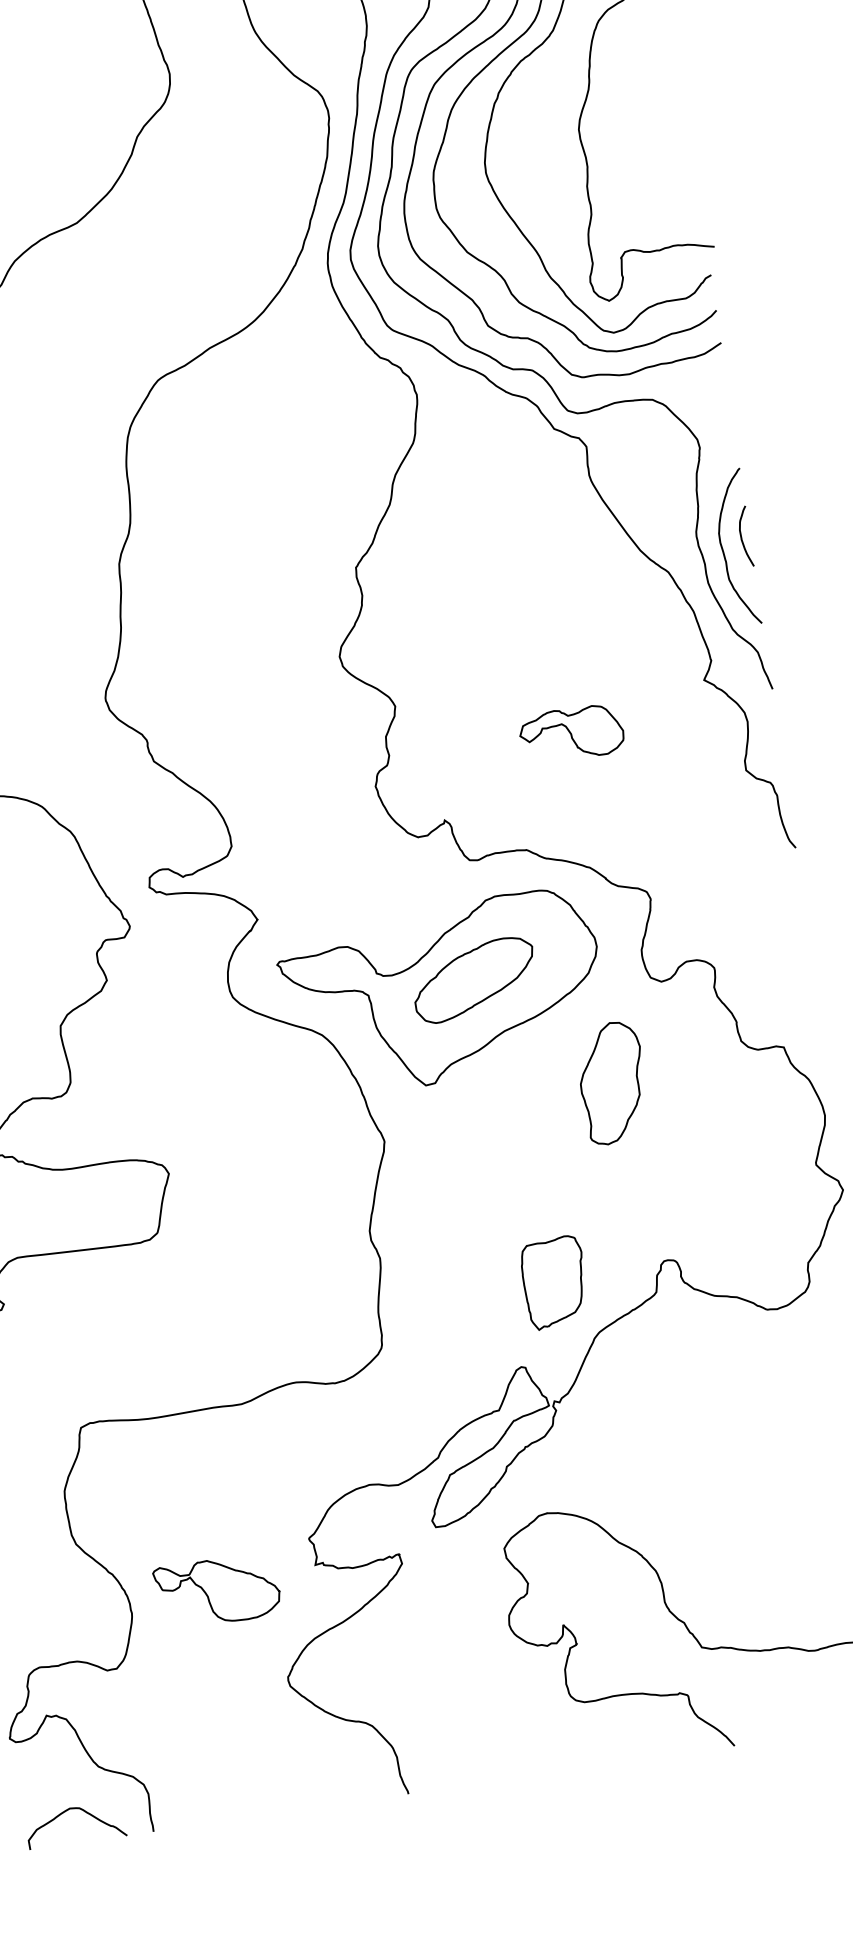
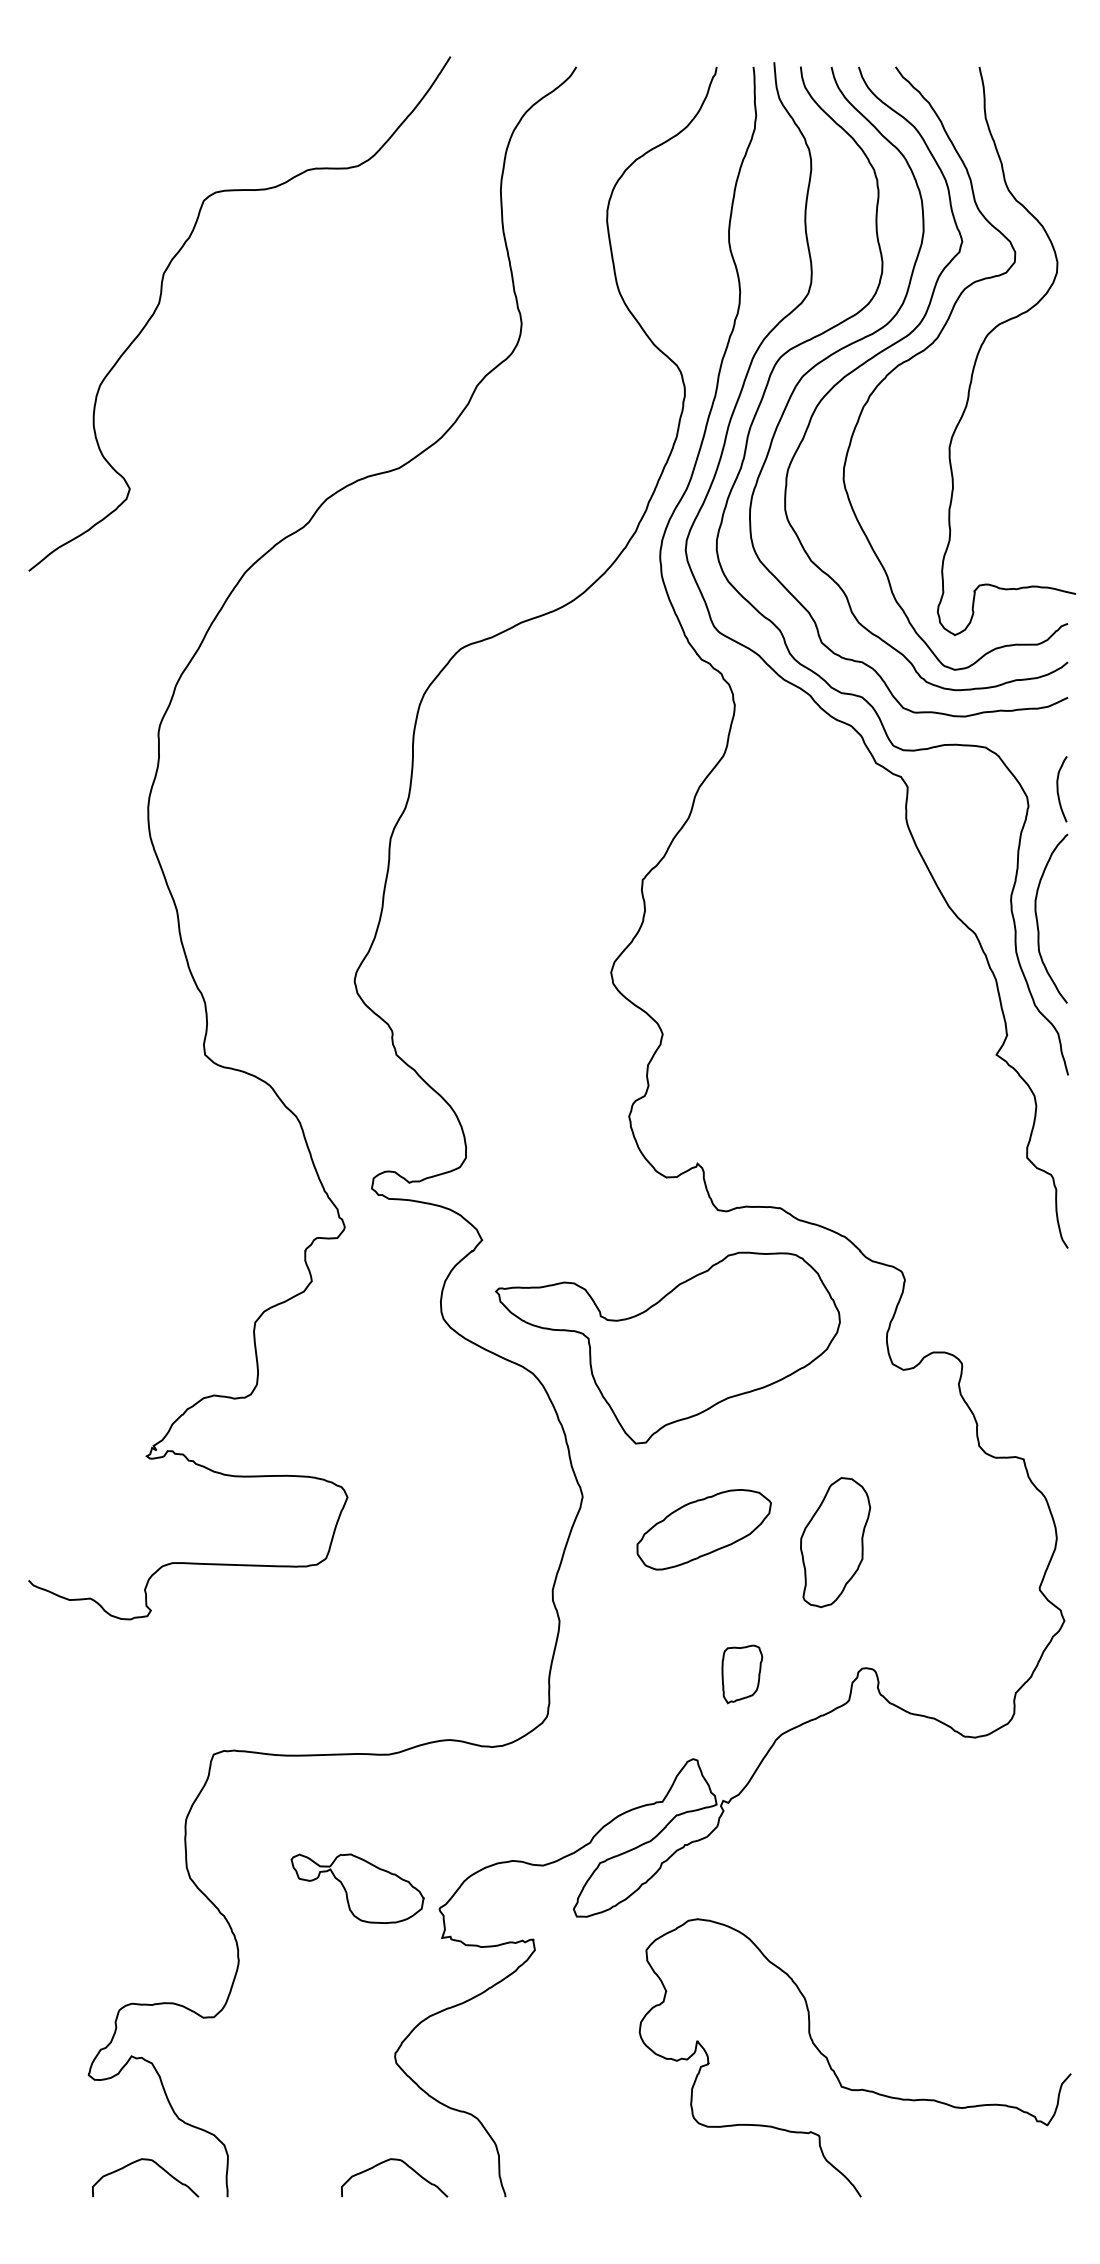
curve: (742, 537) -> (1058, 789), moved
part: (571, 734) -> (846, 1091), removed
part: (473, 979) -> (703, 1529), moved
part: (612, 1083) -> (835, 1542), moved
part: (555, 1282) -> (742, 1674), size x0.6
part: (217, 1591) -> (357, 1888), moved
curve: (310, 1777) -> (403, 2163), added

